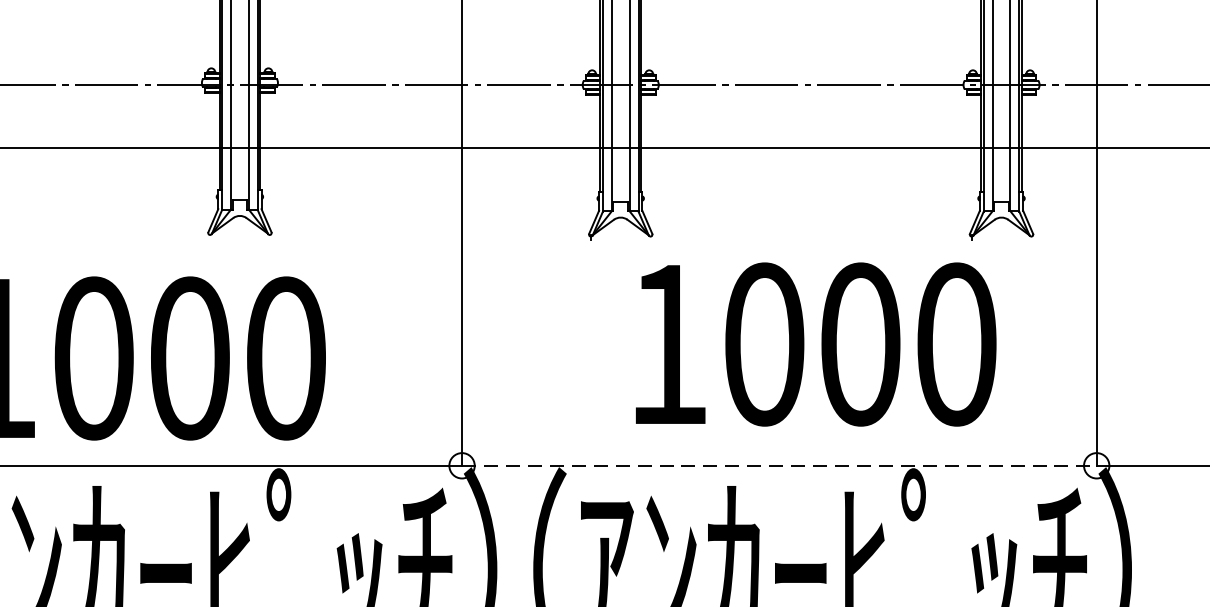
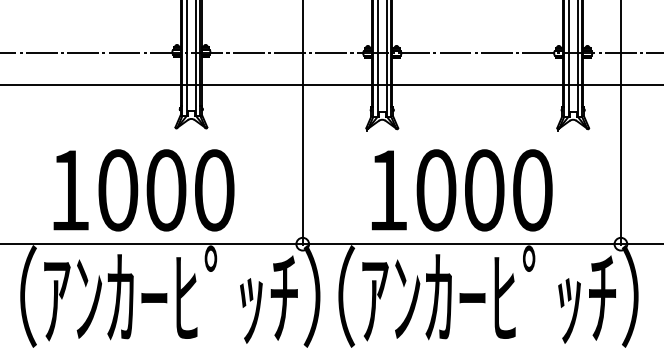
text: (816, 344) -> (462, 190), moved
line: (780, 466) -> (462, 244), dashed -> solid

